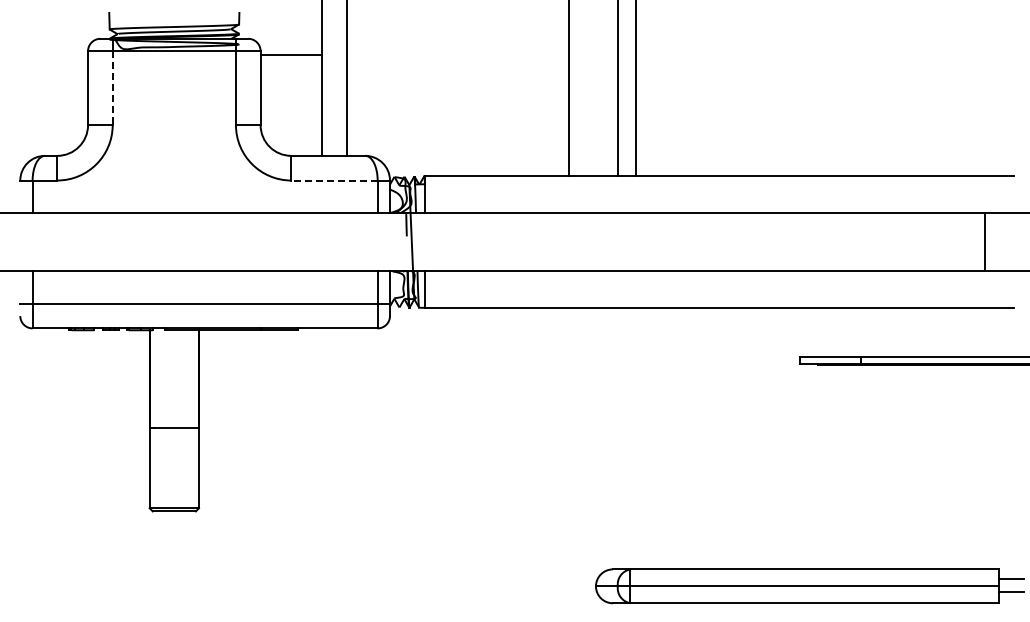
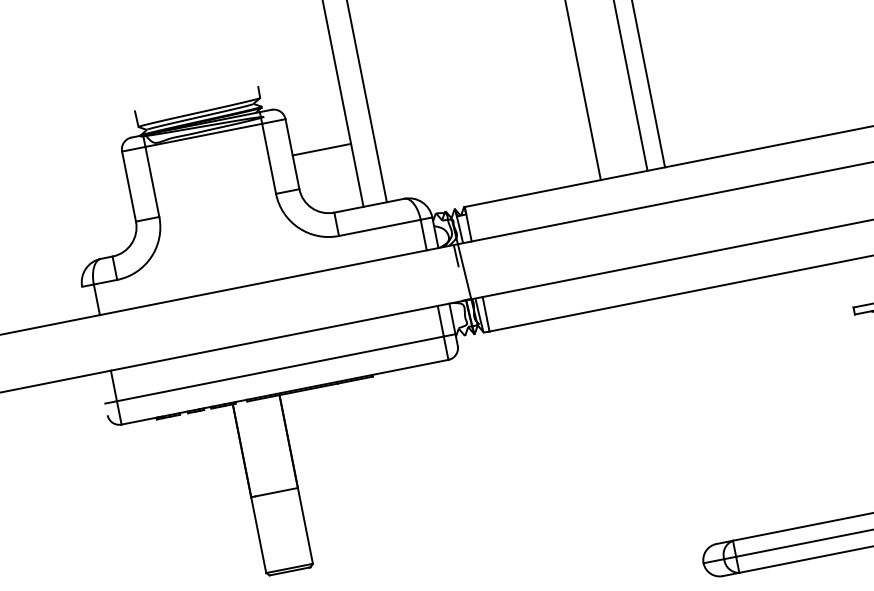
line: (291, 55) -> (322, 149), moved
line: (112, 88) -> (152, 182), dashed -> solid
line: (334, 180) -> (379, 227), dashed -> solid

